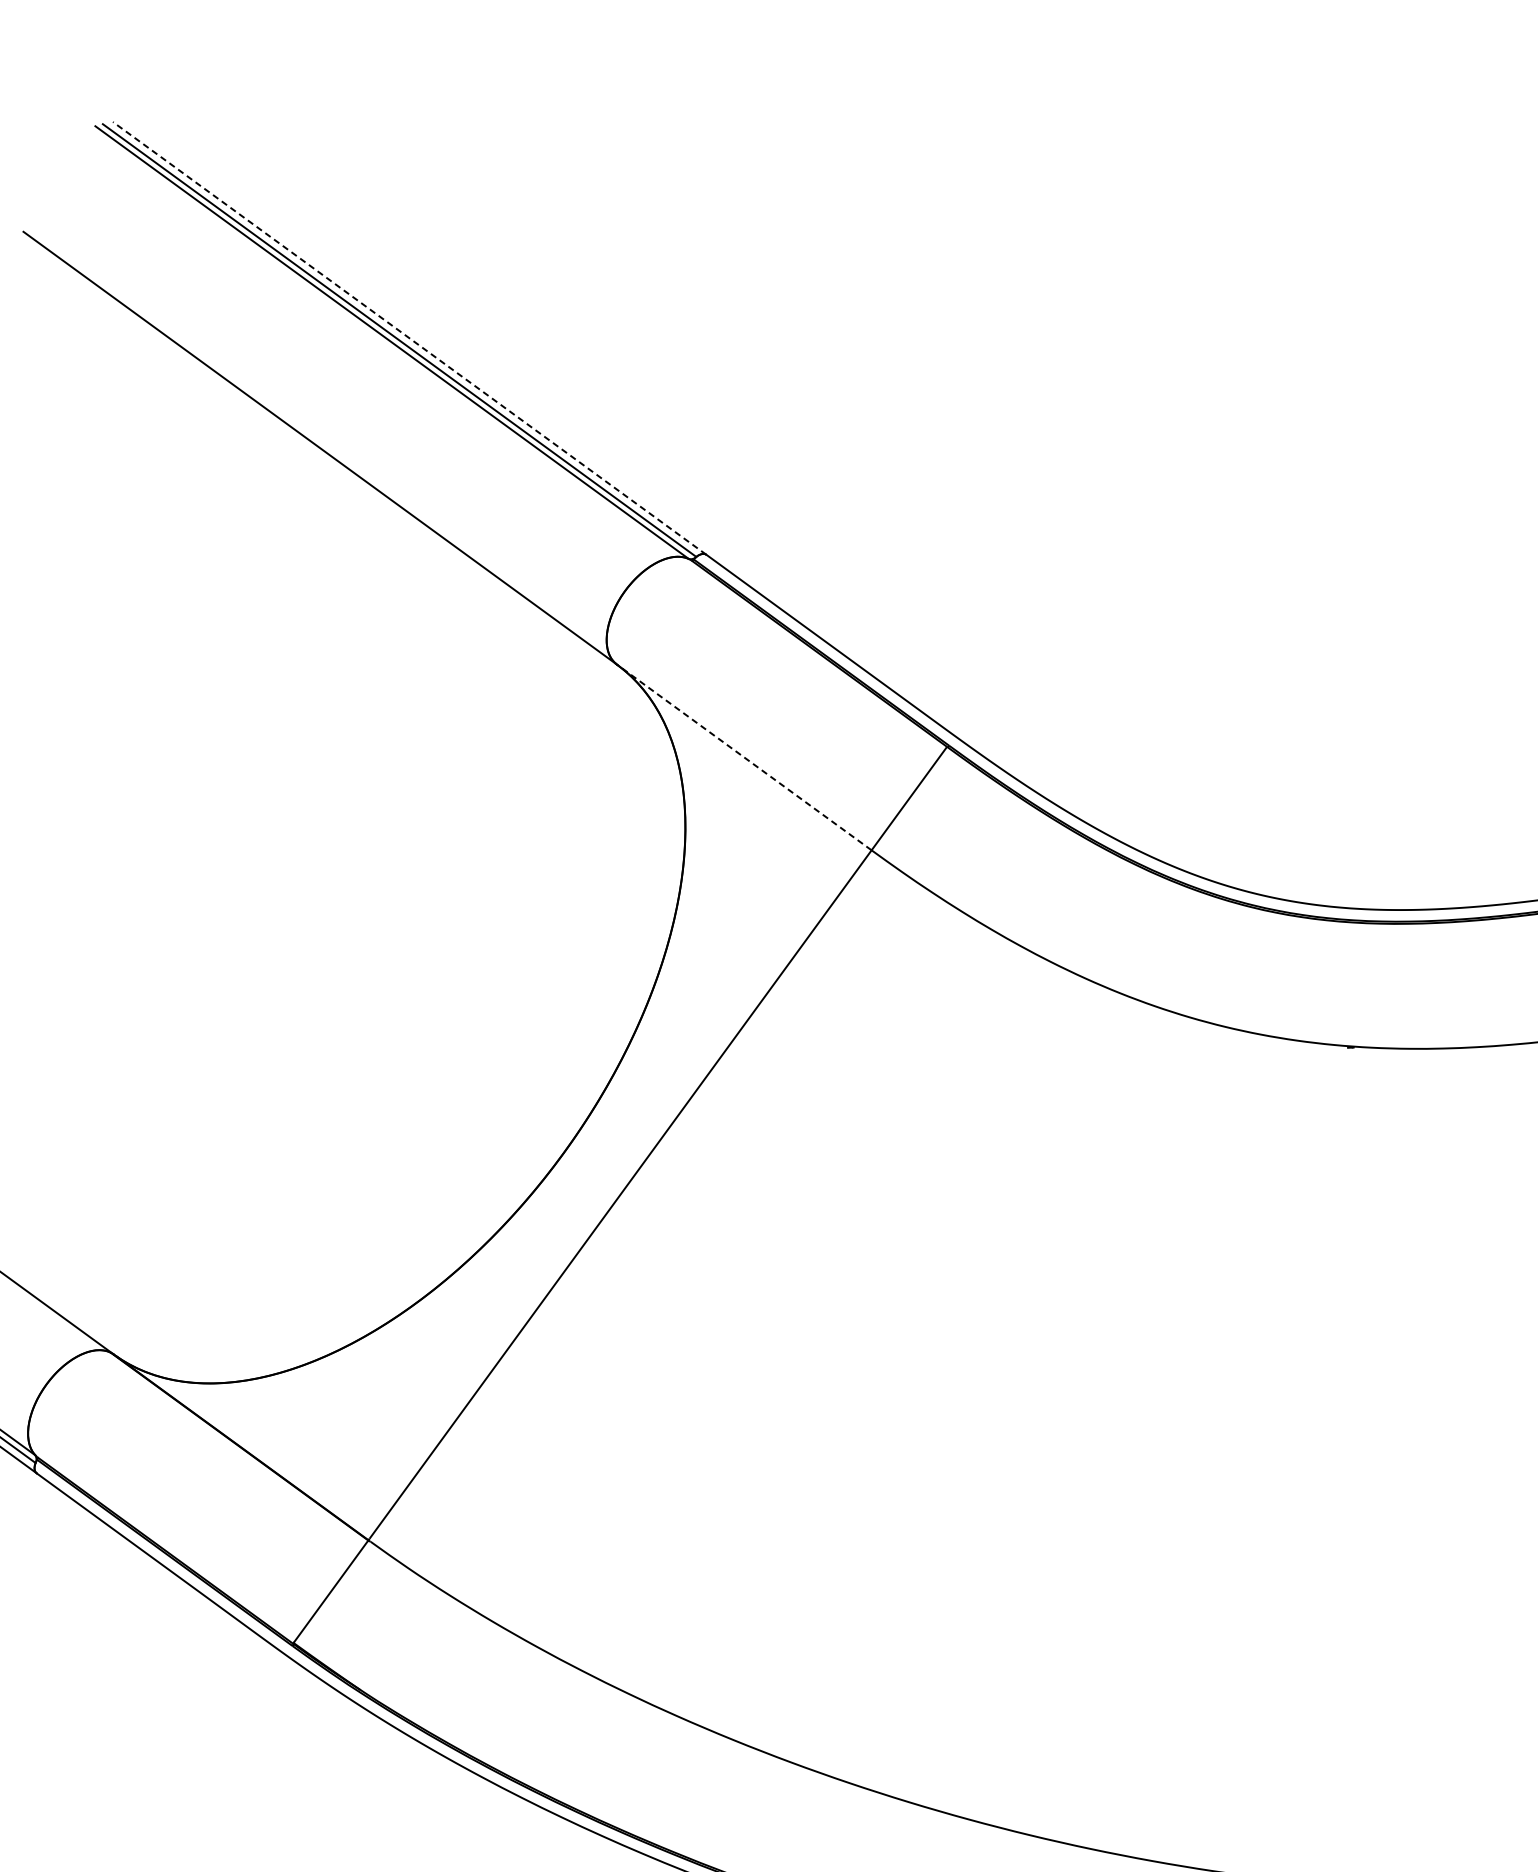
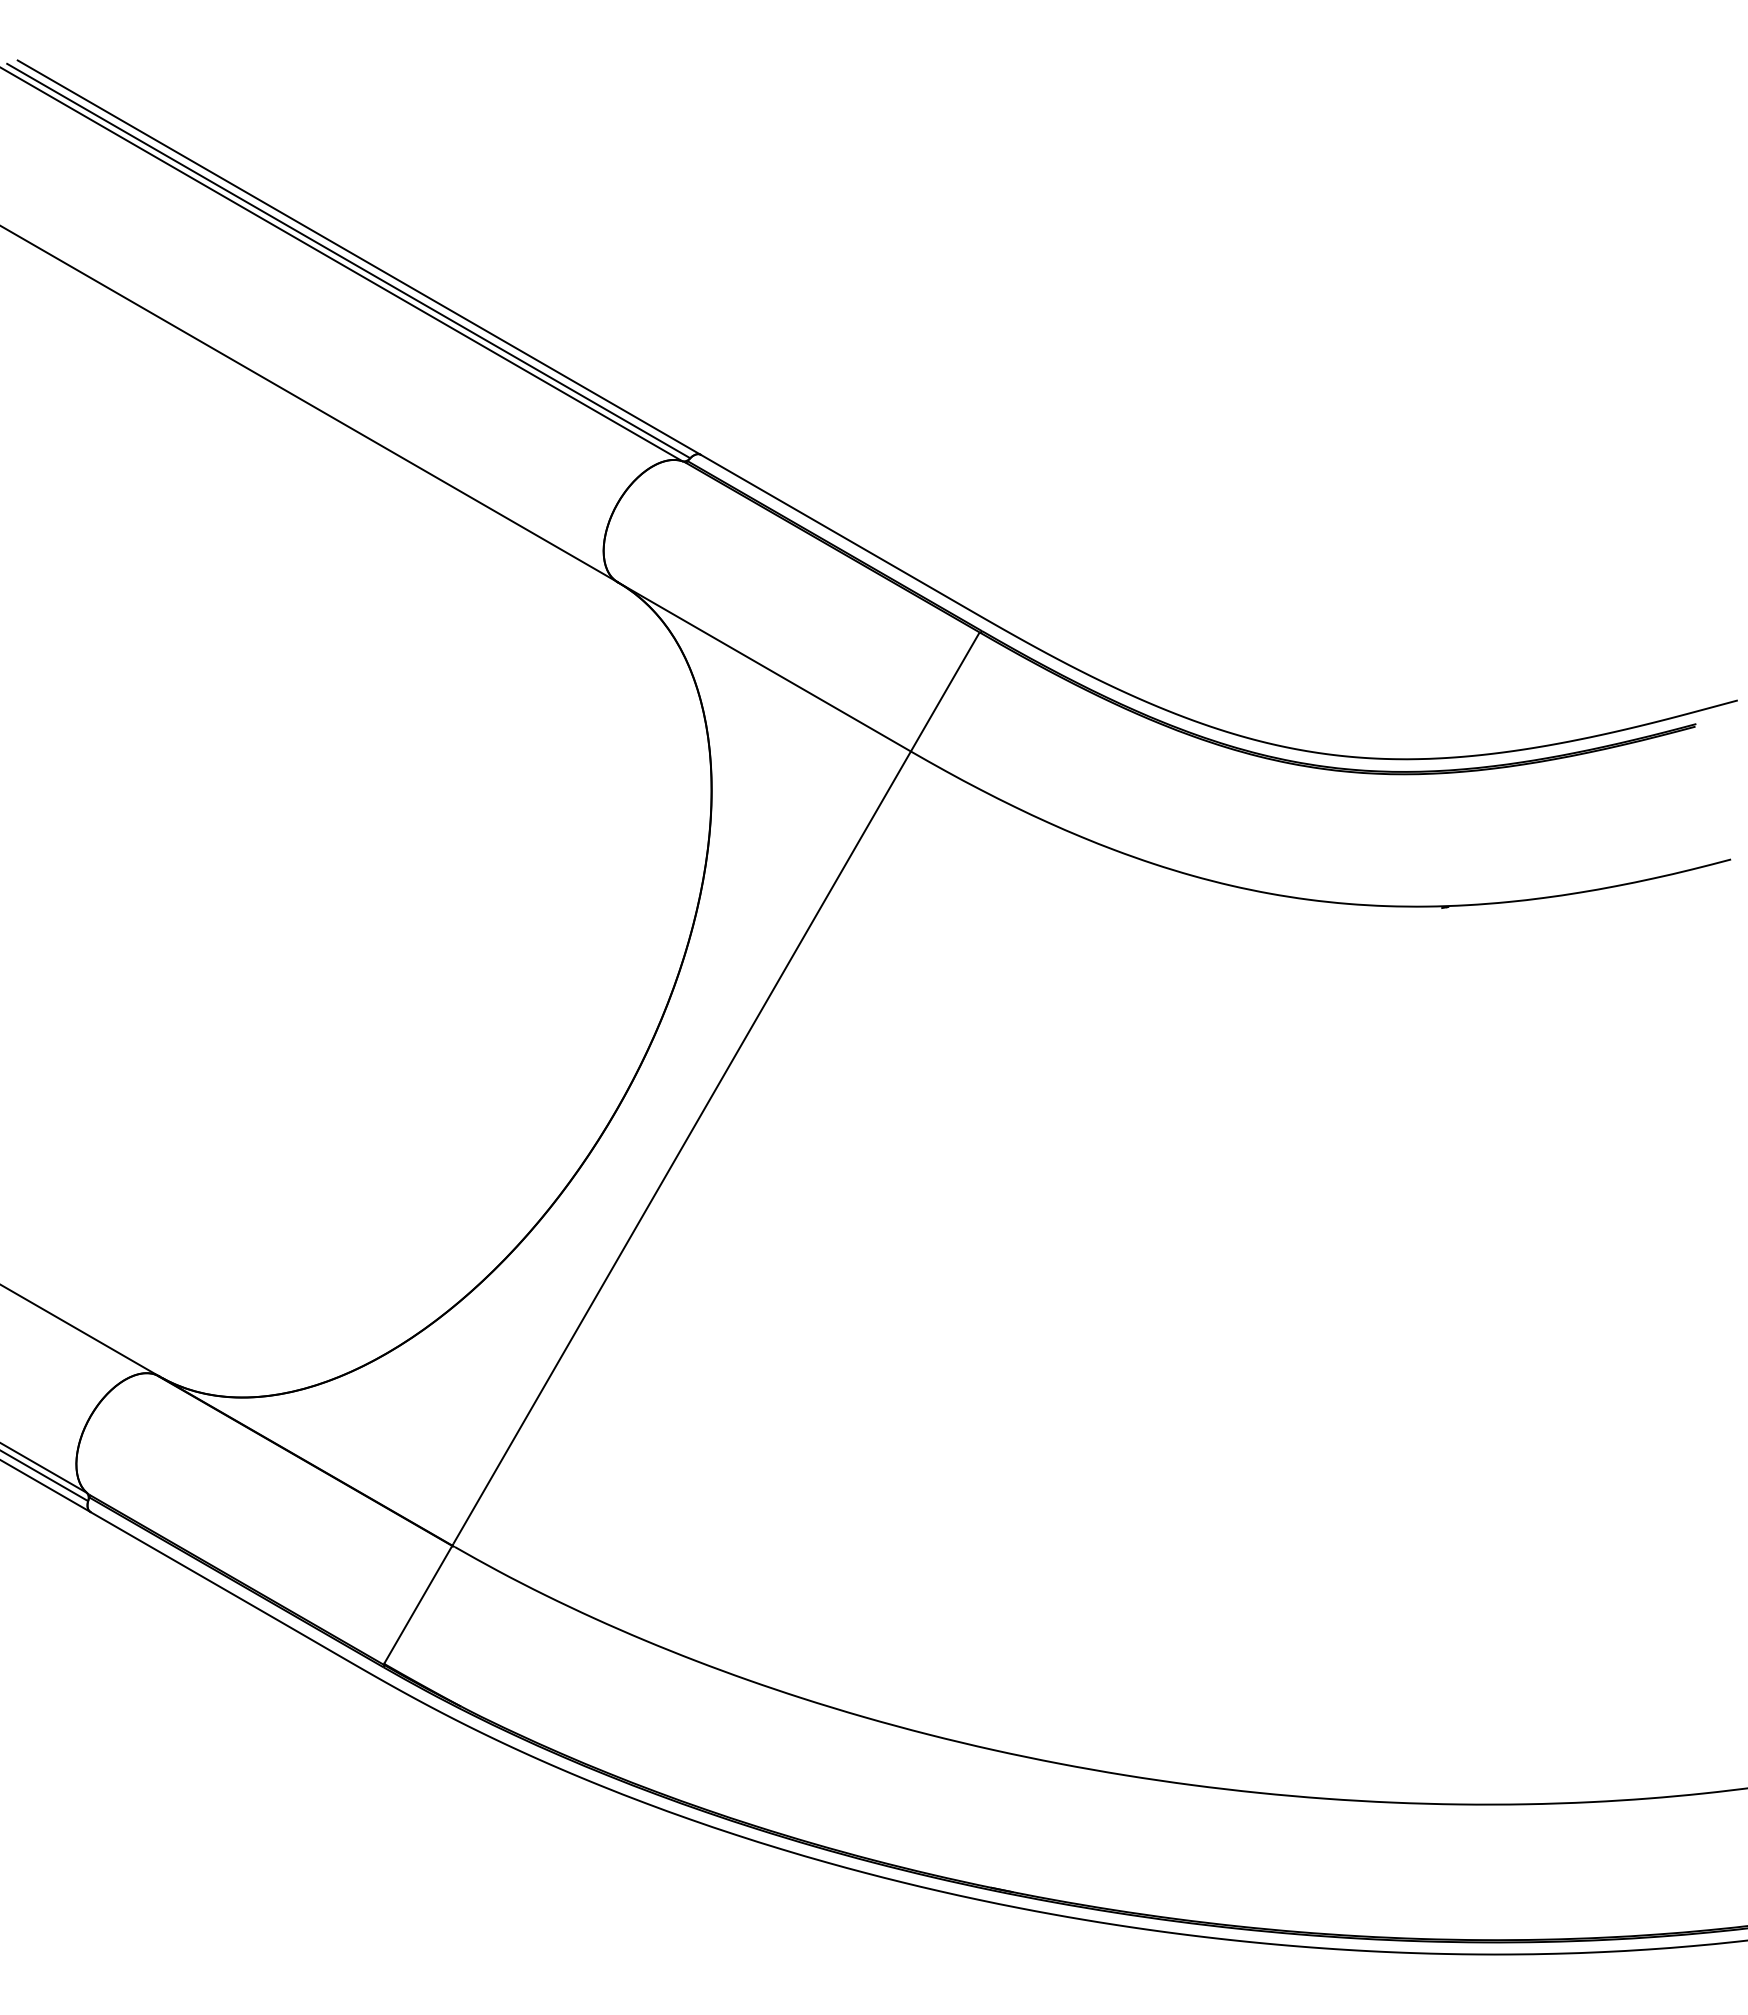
line: (409, 338) -> (358, 257), dashed -> solid
line: (743, 757) -> (763, 666), dashed -> solid

